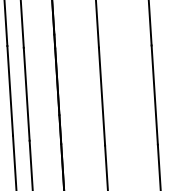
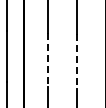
line: (154, 95) -> (77, 61), solid -> dashed
line: (102, 97) -> (48, 60), solid -> dashed

